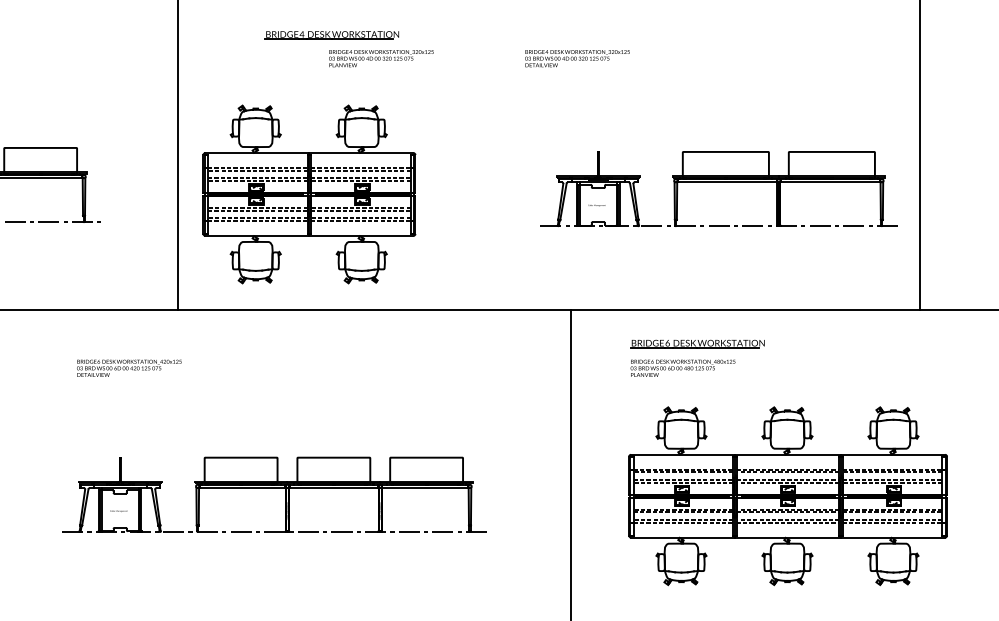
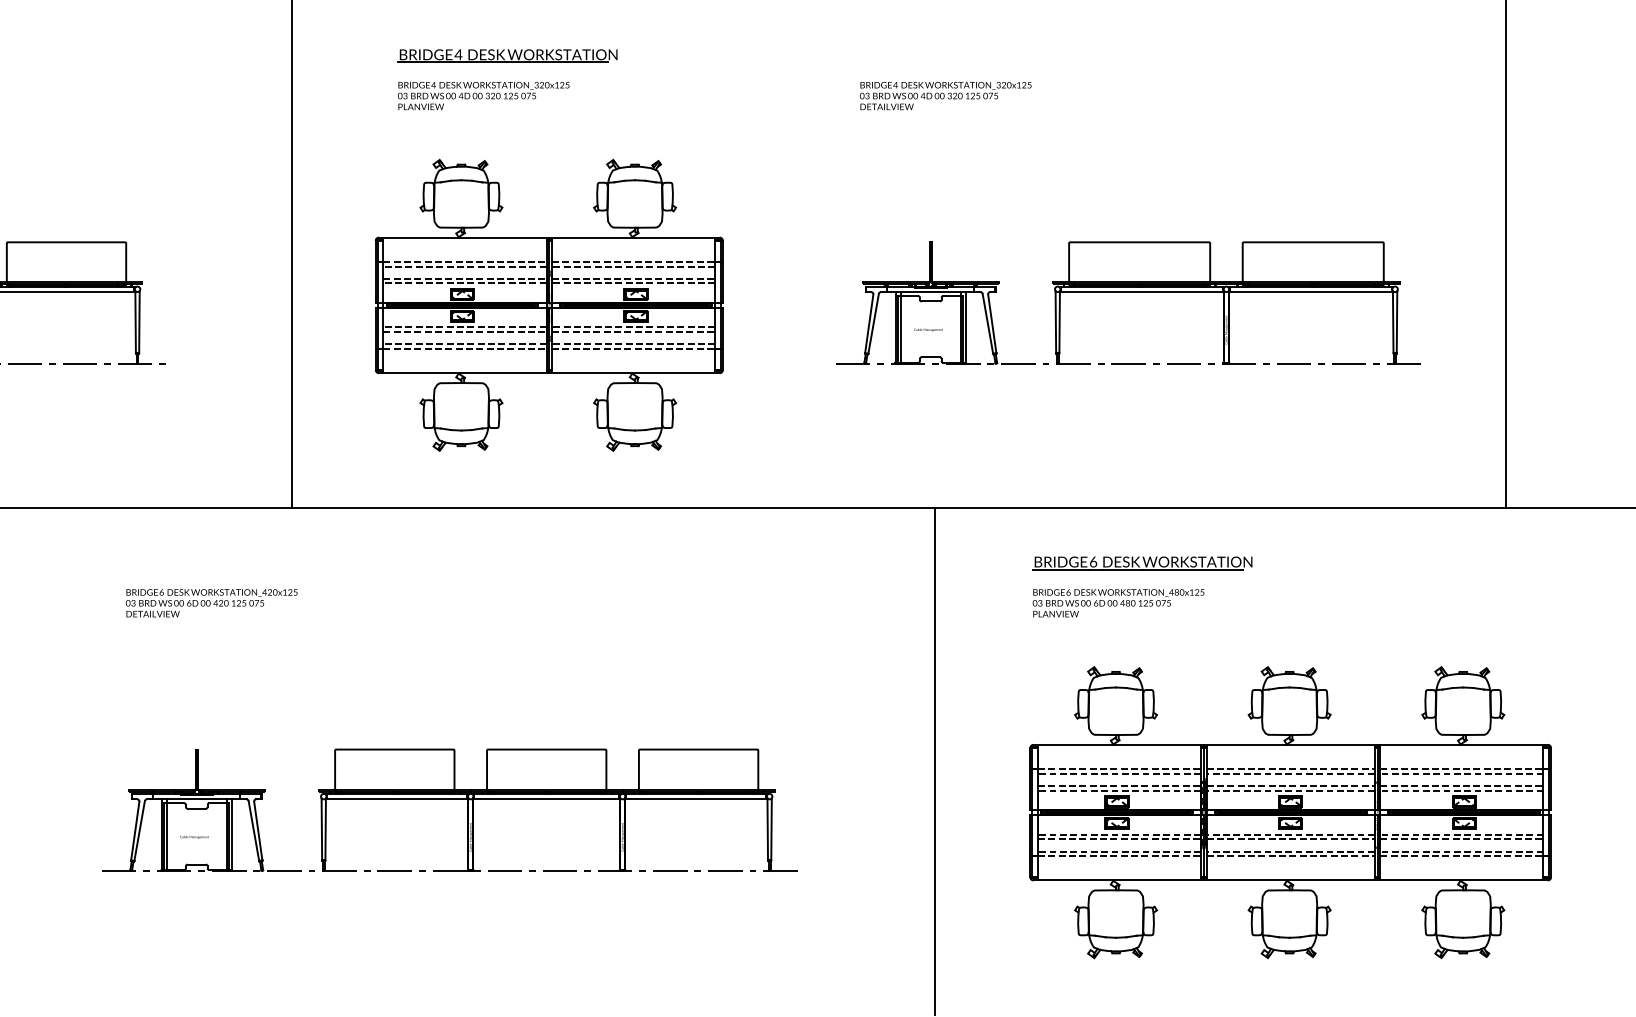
part: (331, 35) -> (506, 56), moved
text: (381, 58) -> (483, 95), moved
part: (718, 182) -> (1127, 292), moved
part: (309, 194) -> (549, 305), moved

